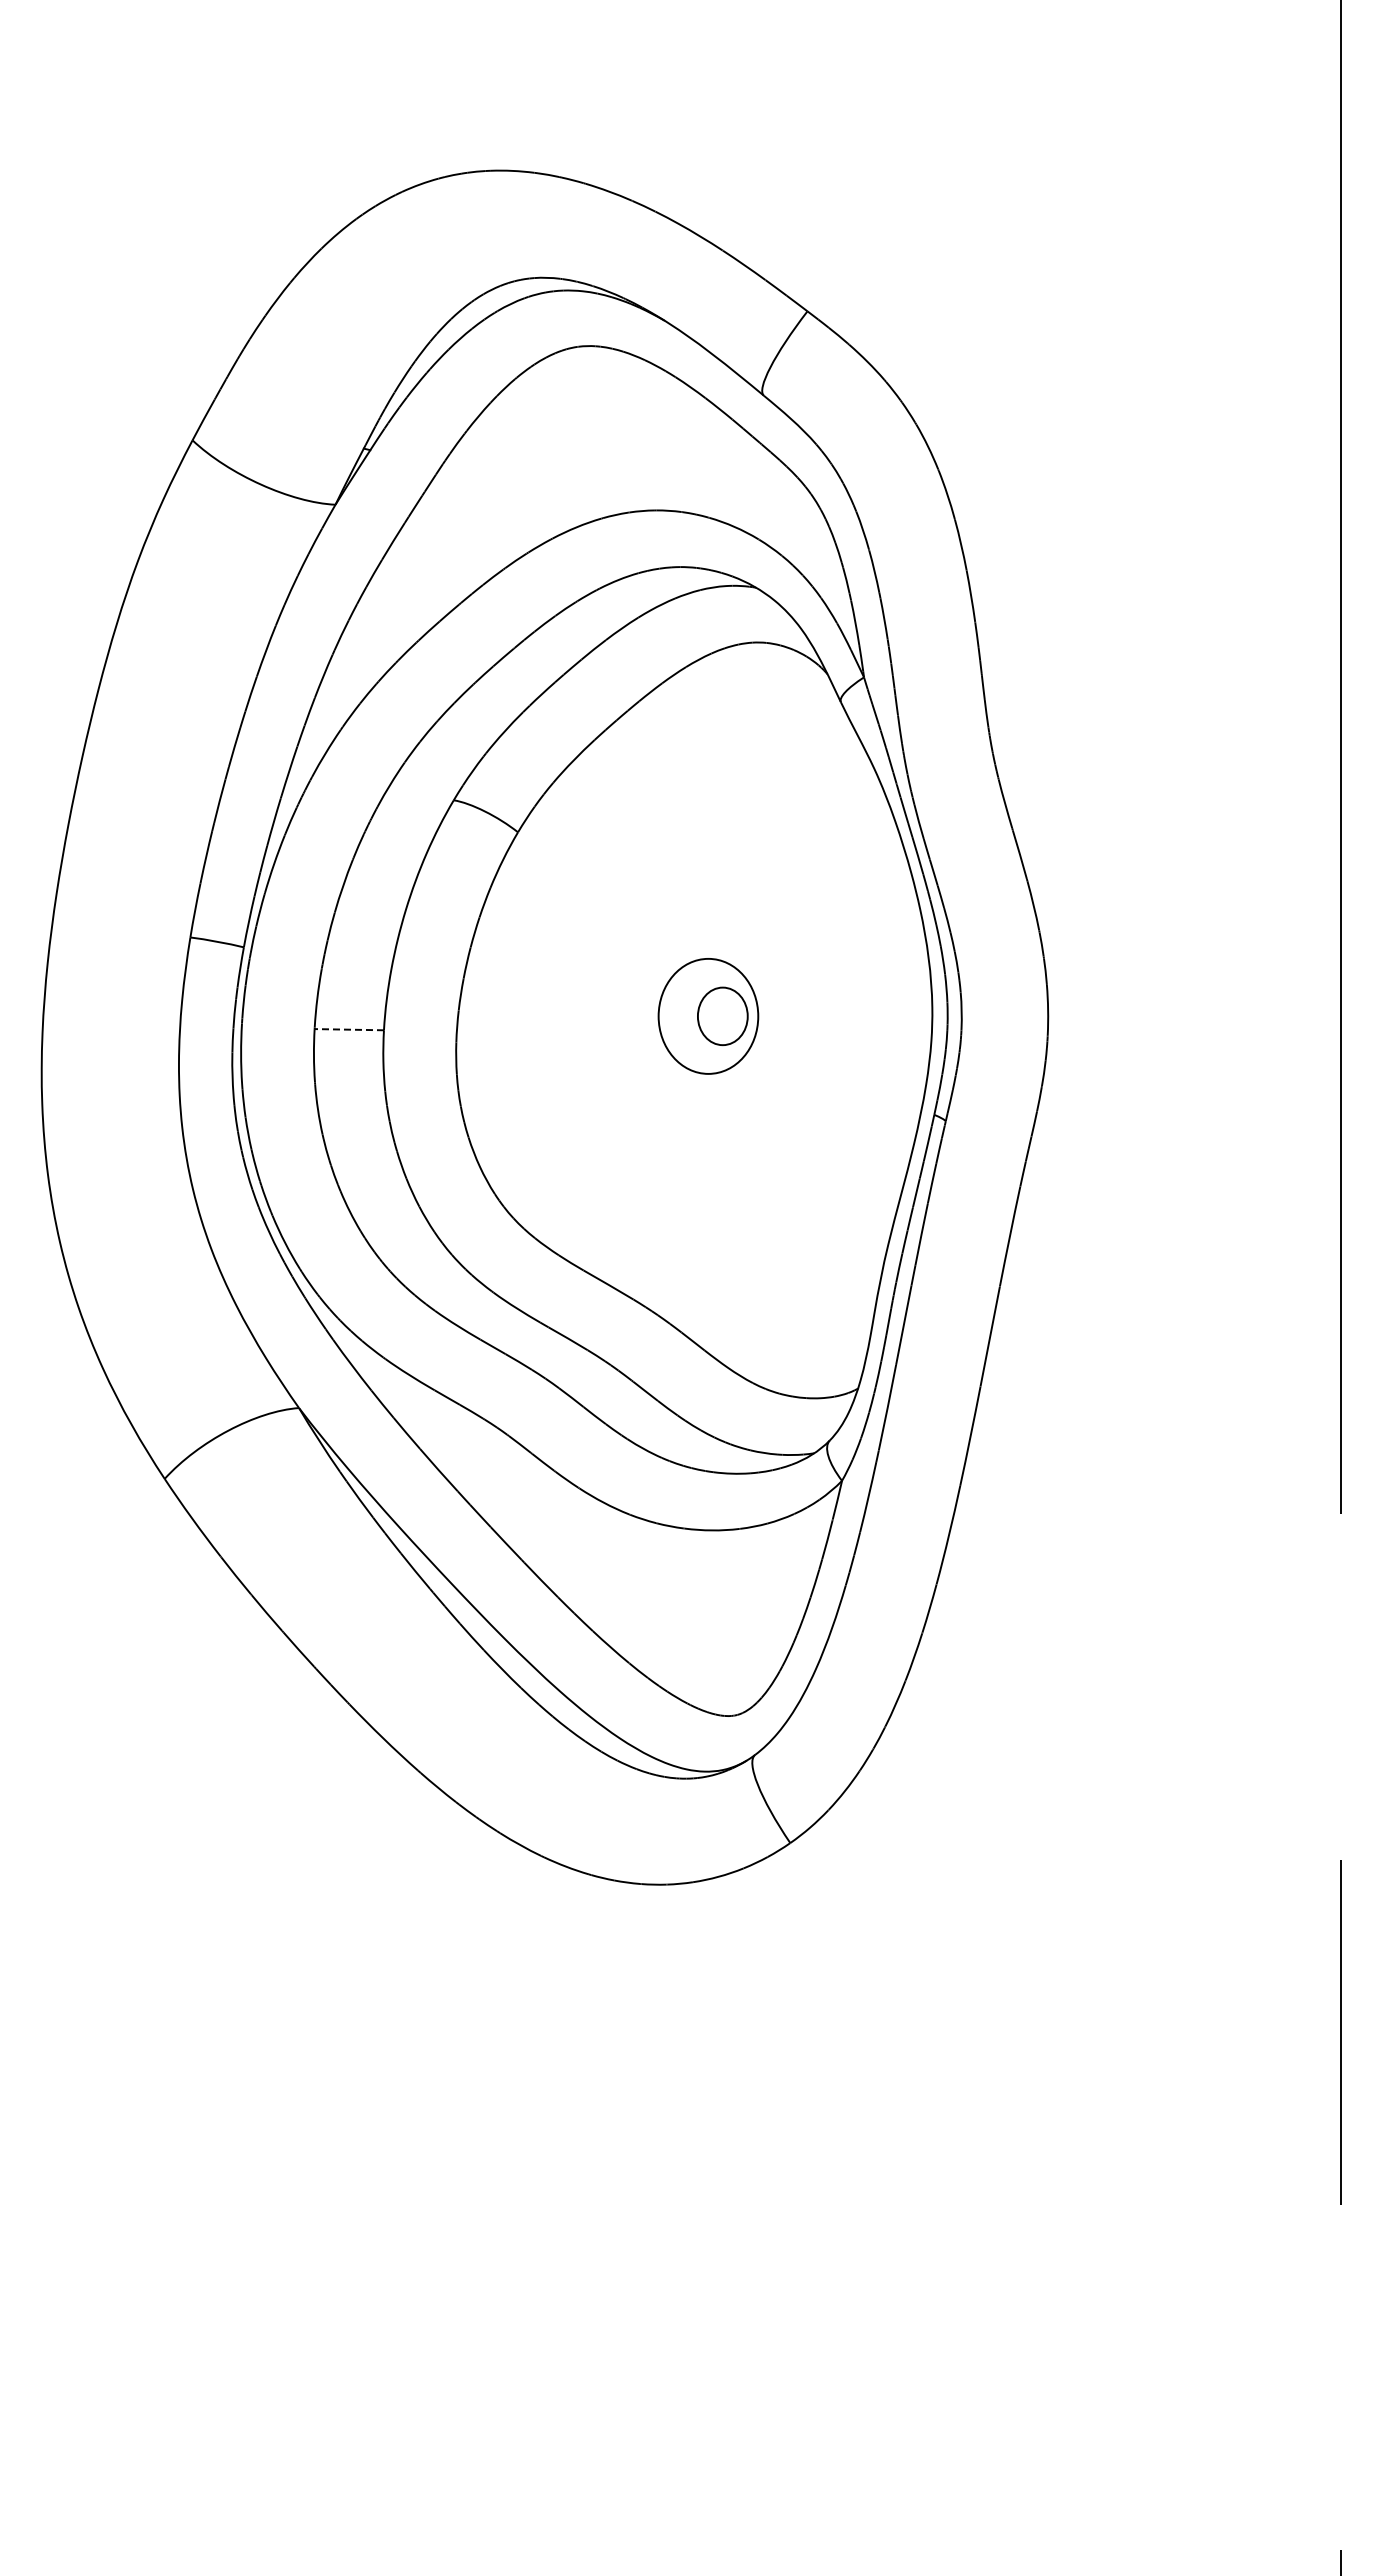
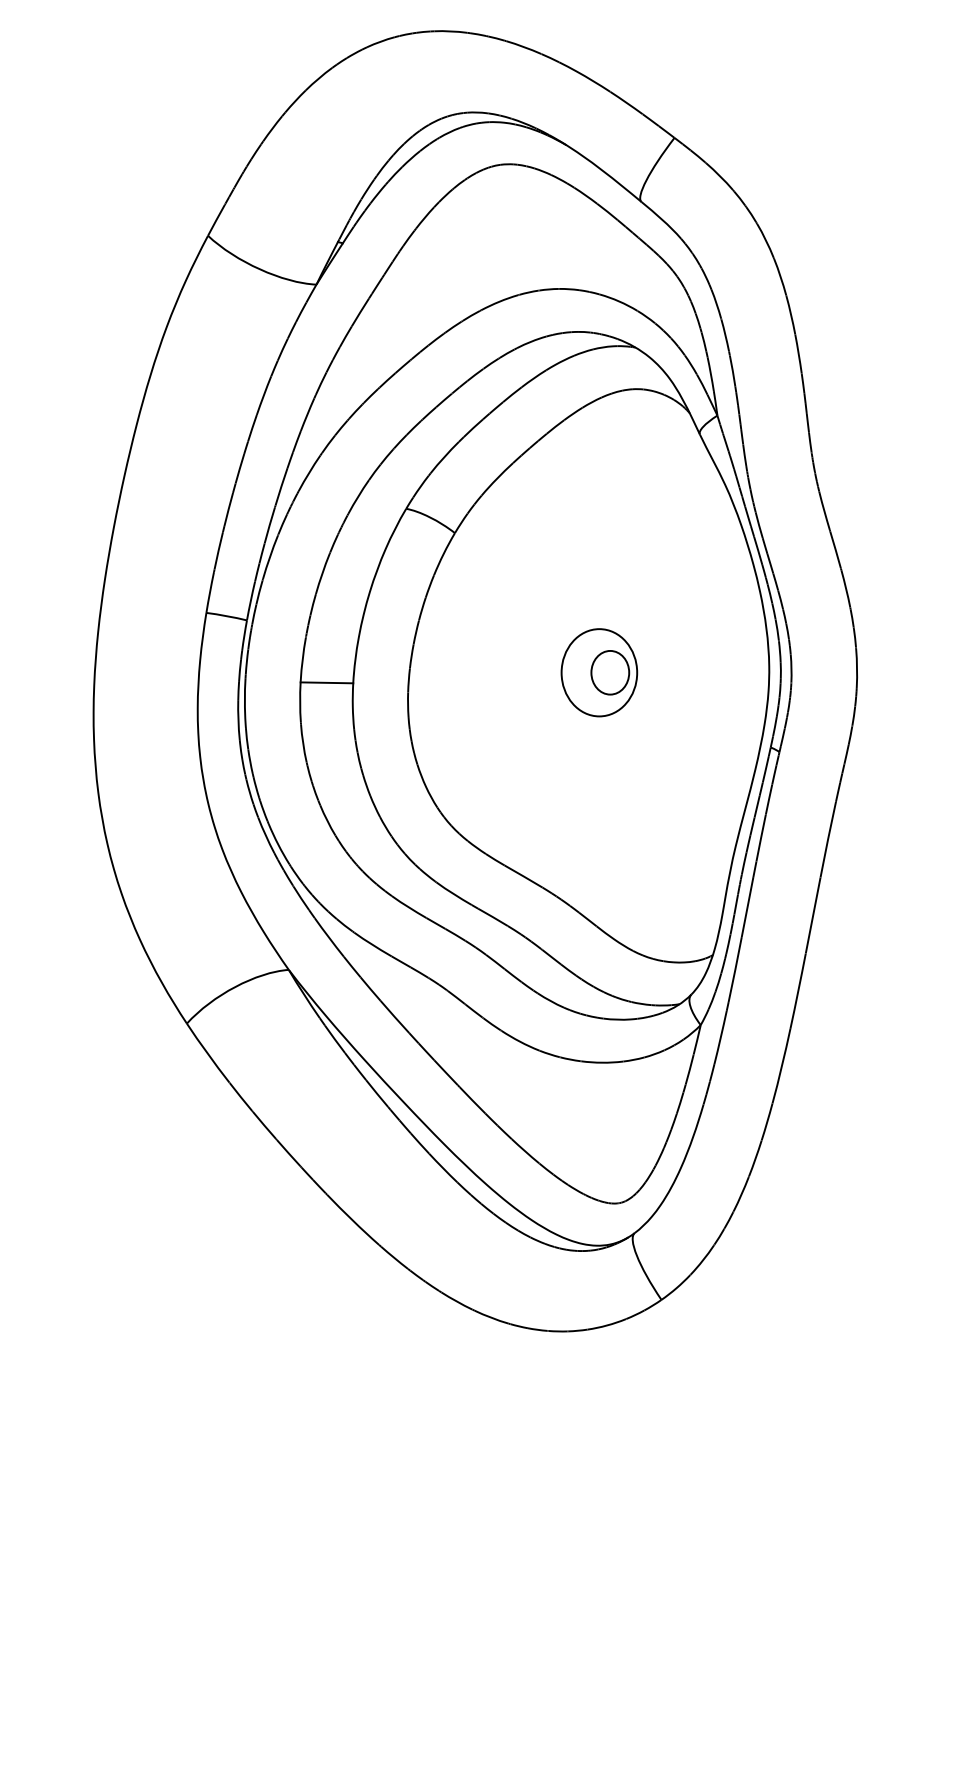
line: (349, 1029) -> (327, 682), dashed -> solid

